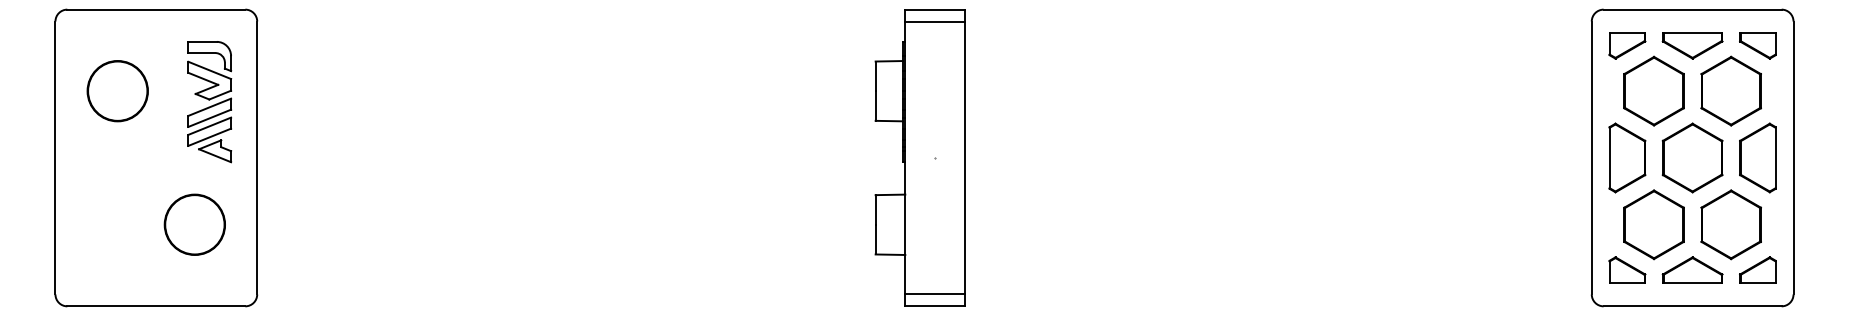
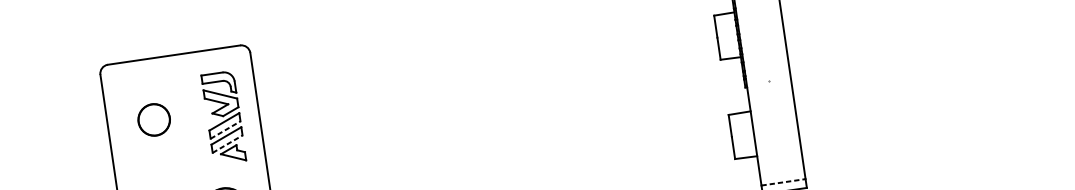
circle: (117, 91) -> (154, 120), size x0.7
line: (210, 118) -> (226, 130), solid -> dashed
line: (210, 137) -> (228, 144), solid -> dashed
line: (934, 294) -> (783, 182), solid -> dashed

